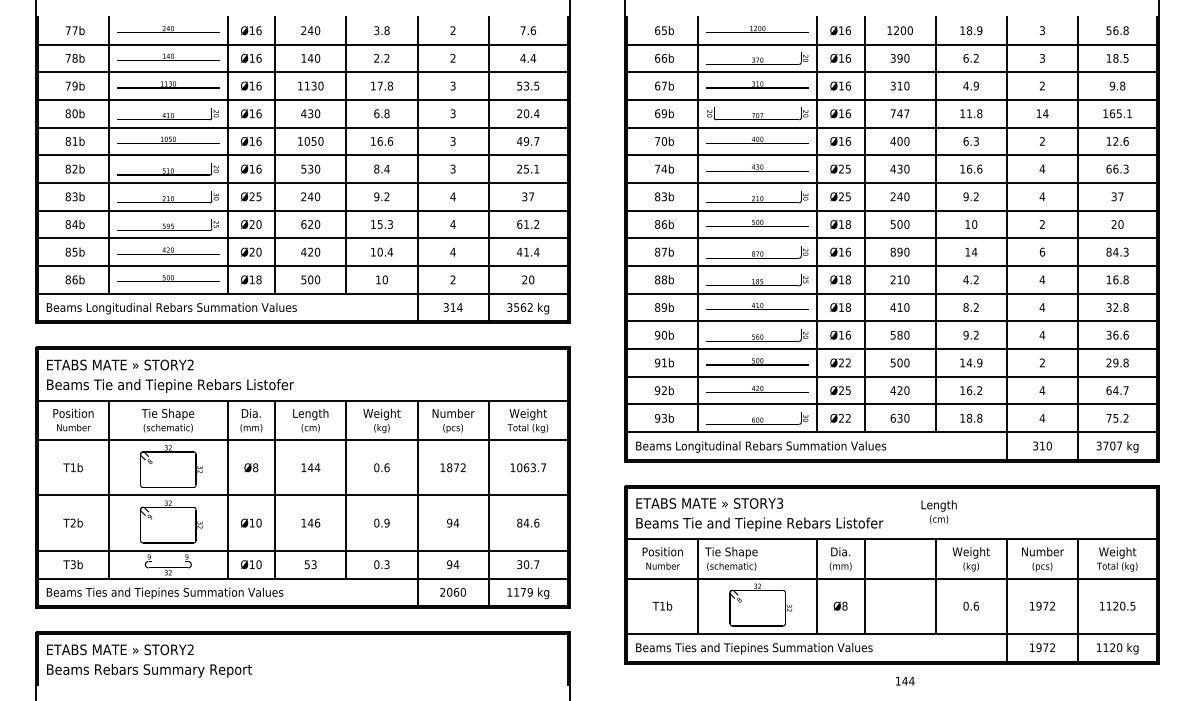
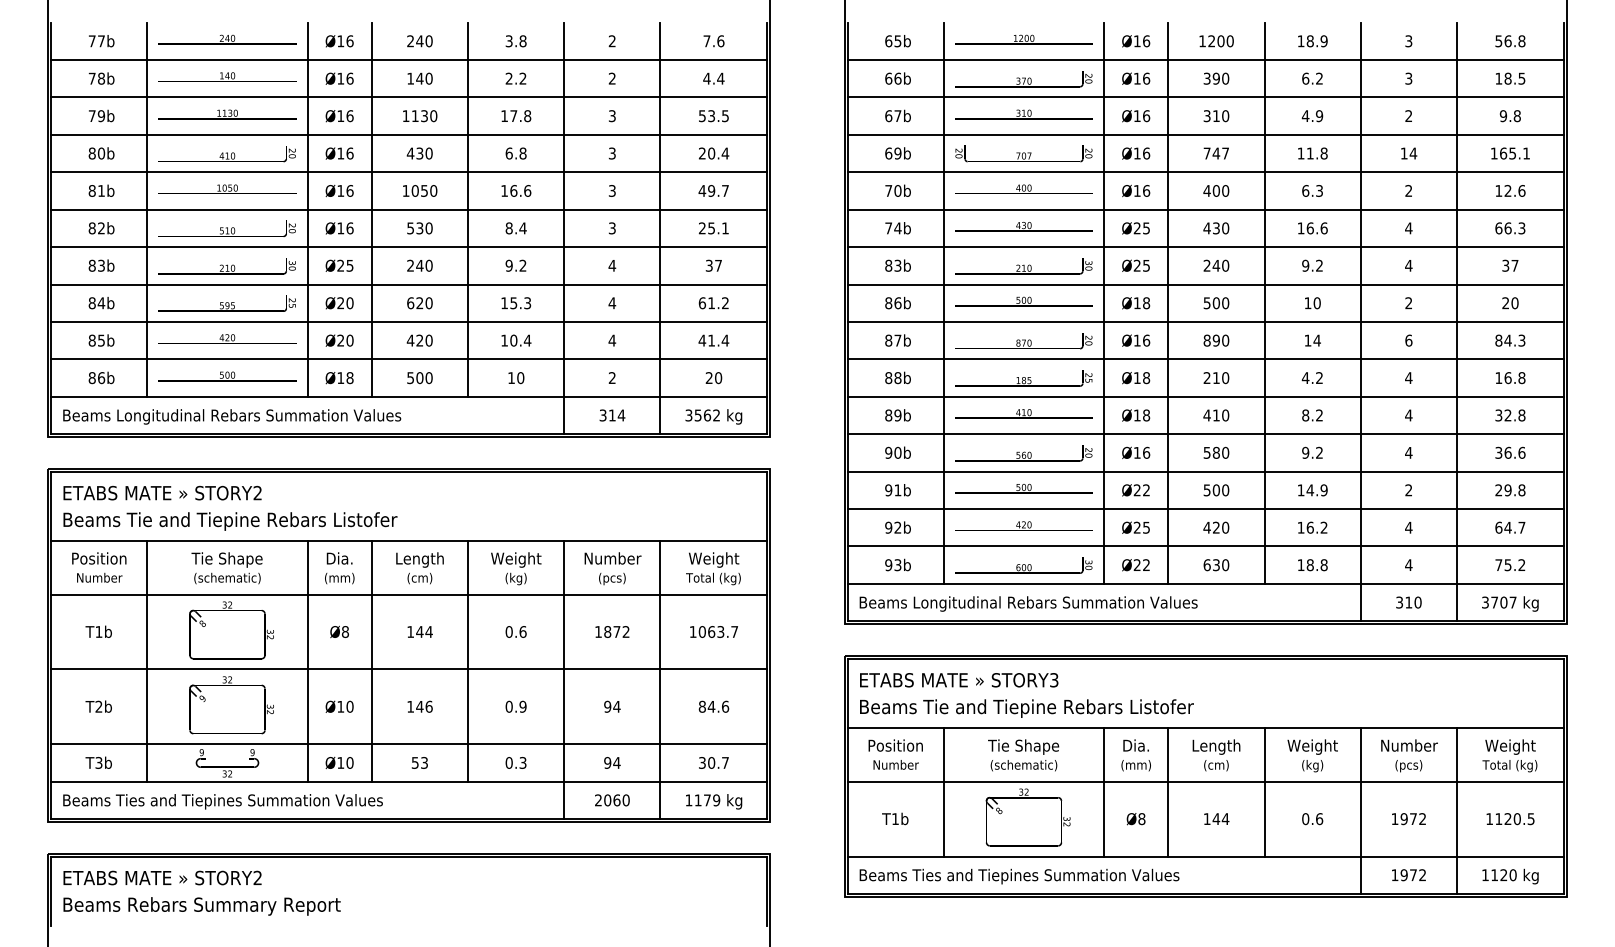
text: (938, 511) -> (1215, 754), moved
text: (731, 558) -> (1023, 754), moved
text: (905, 680) -> (1217, 818), moved

